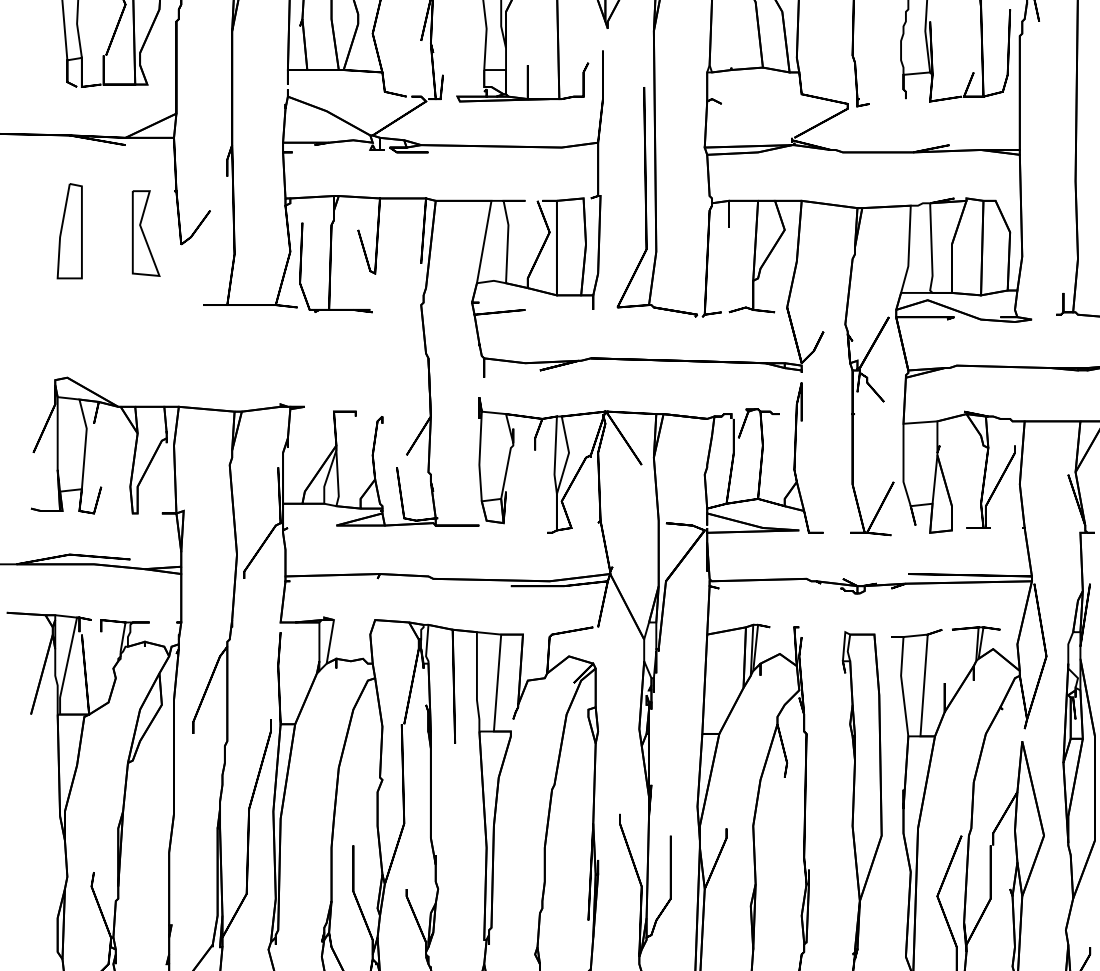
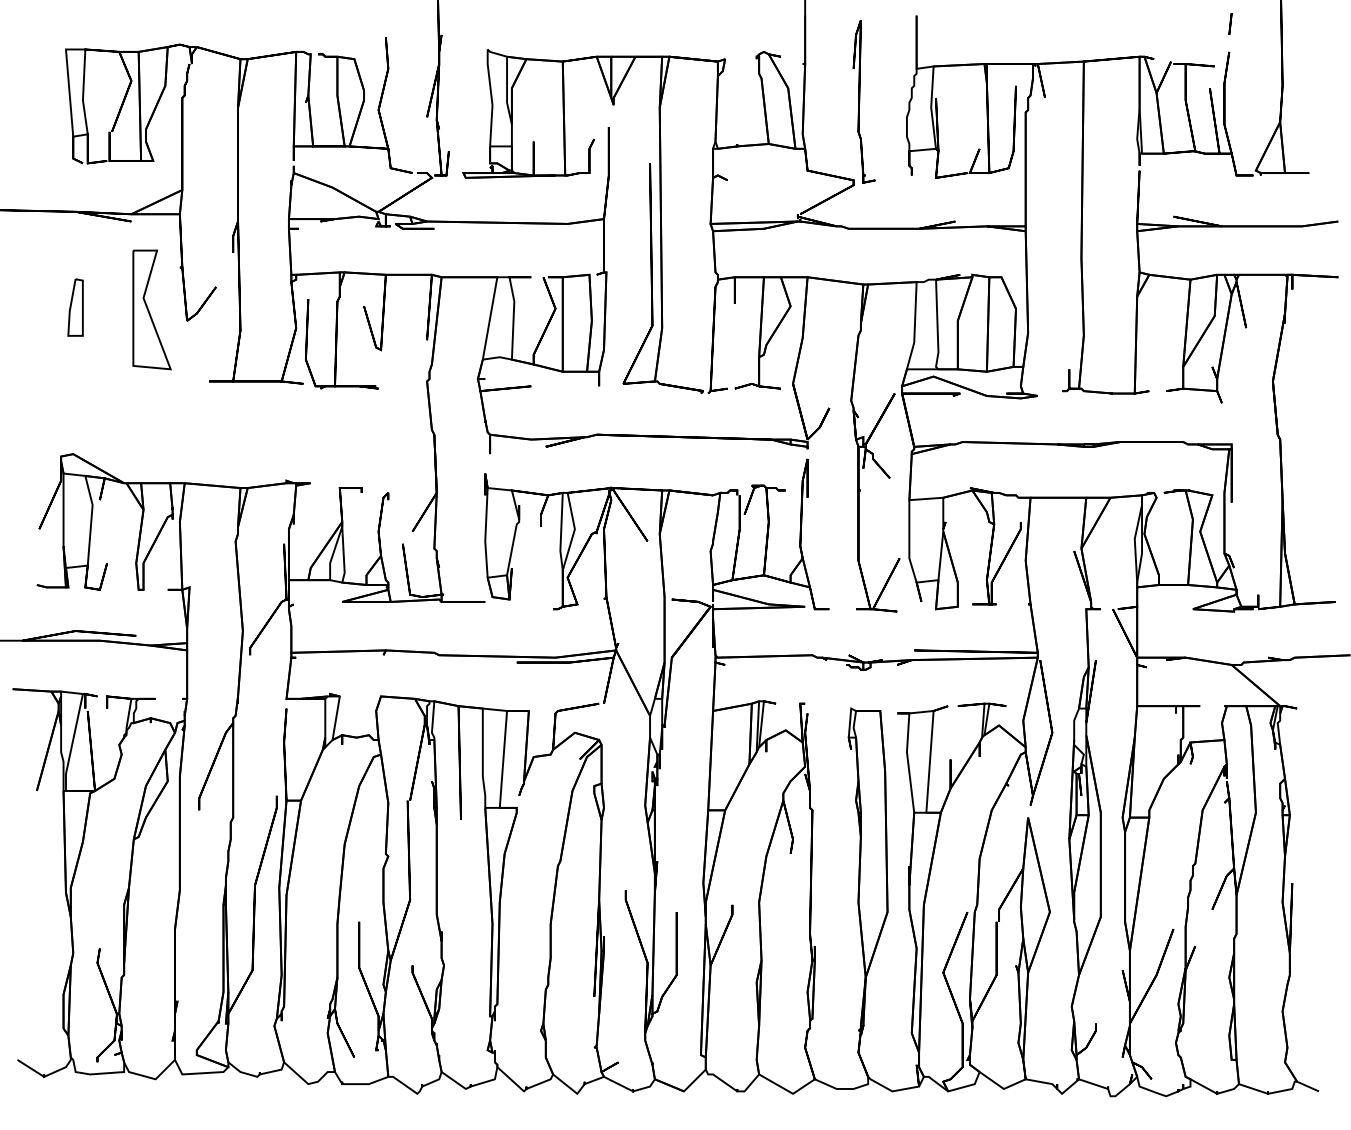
part: (69, 231) -> (75, 307), size x0.6
part: (145, 233) -> (151, 309), size x1.4

